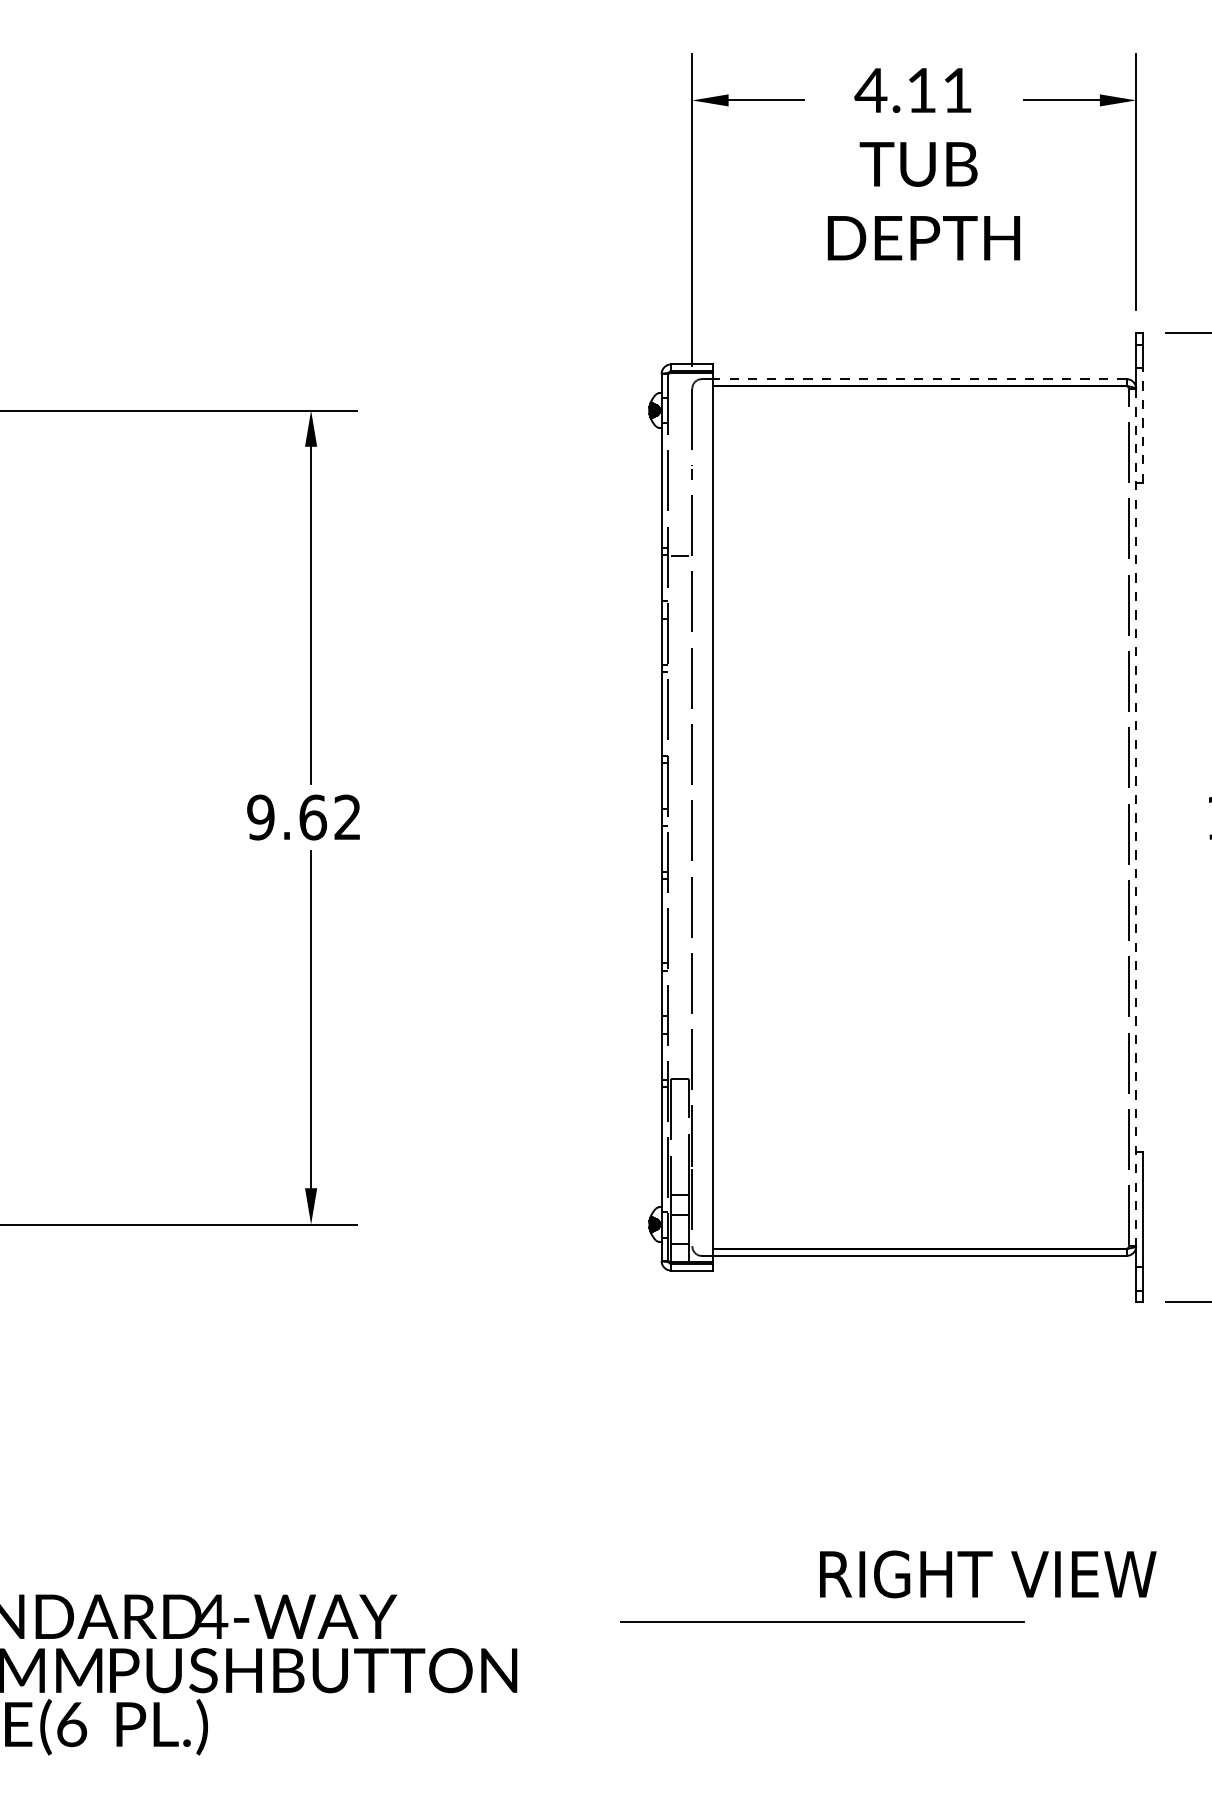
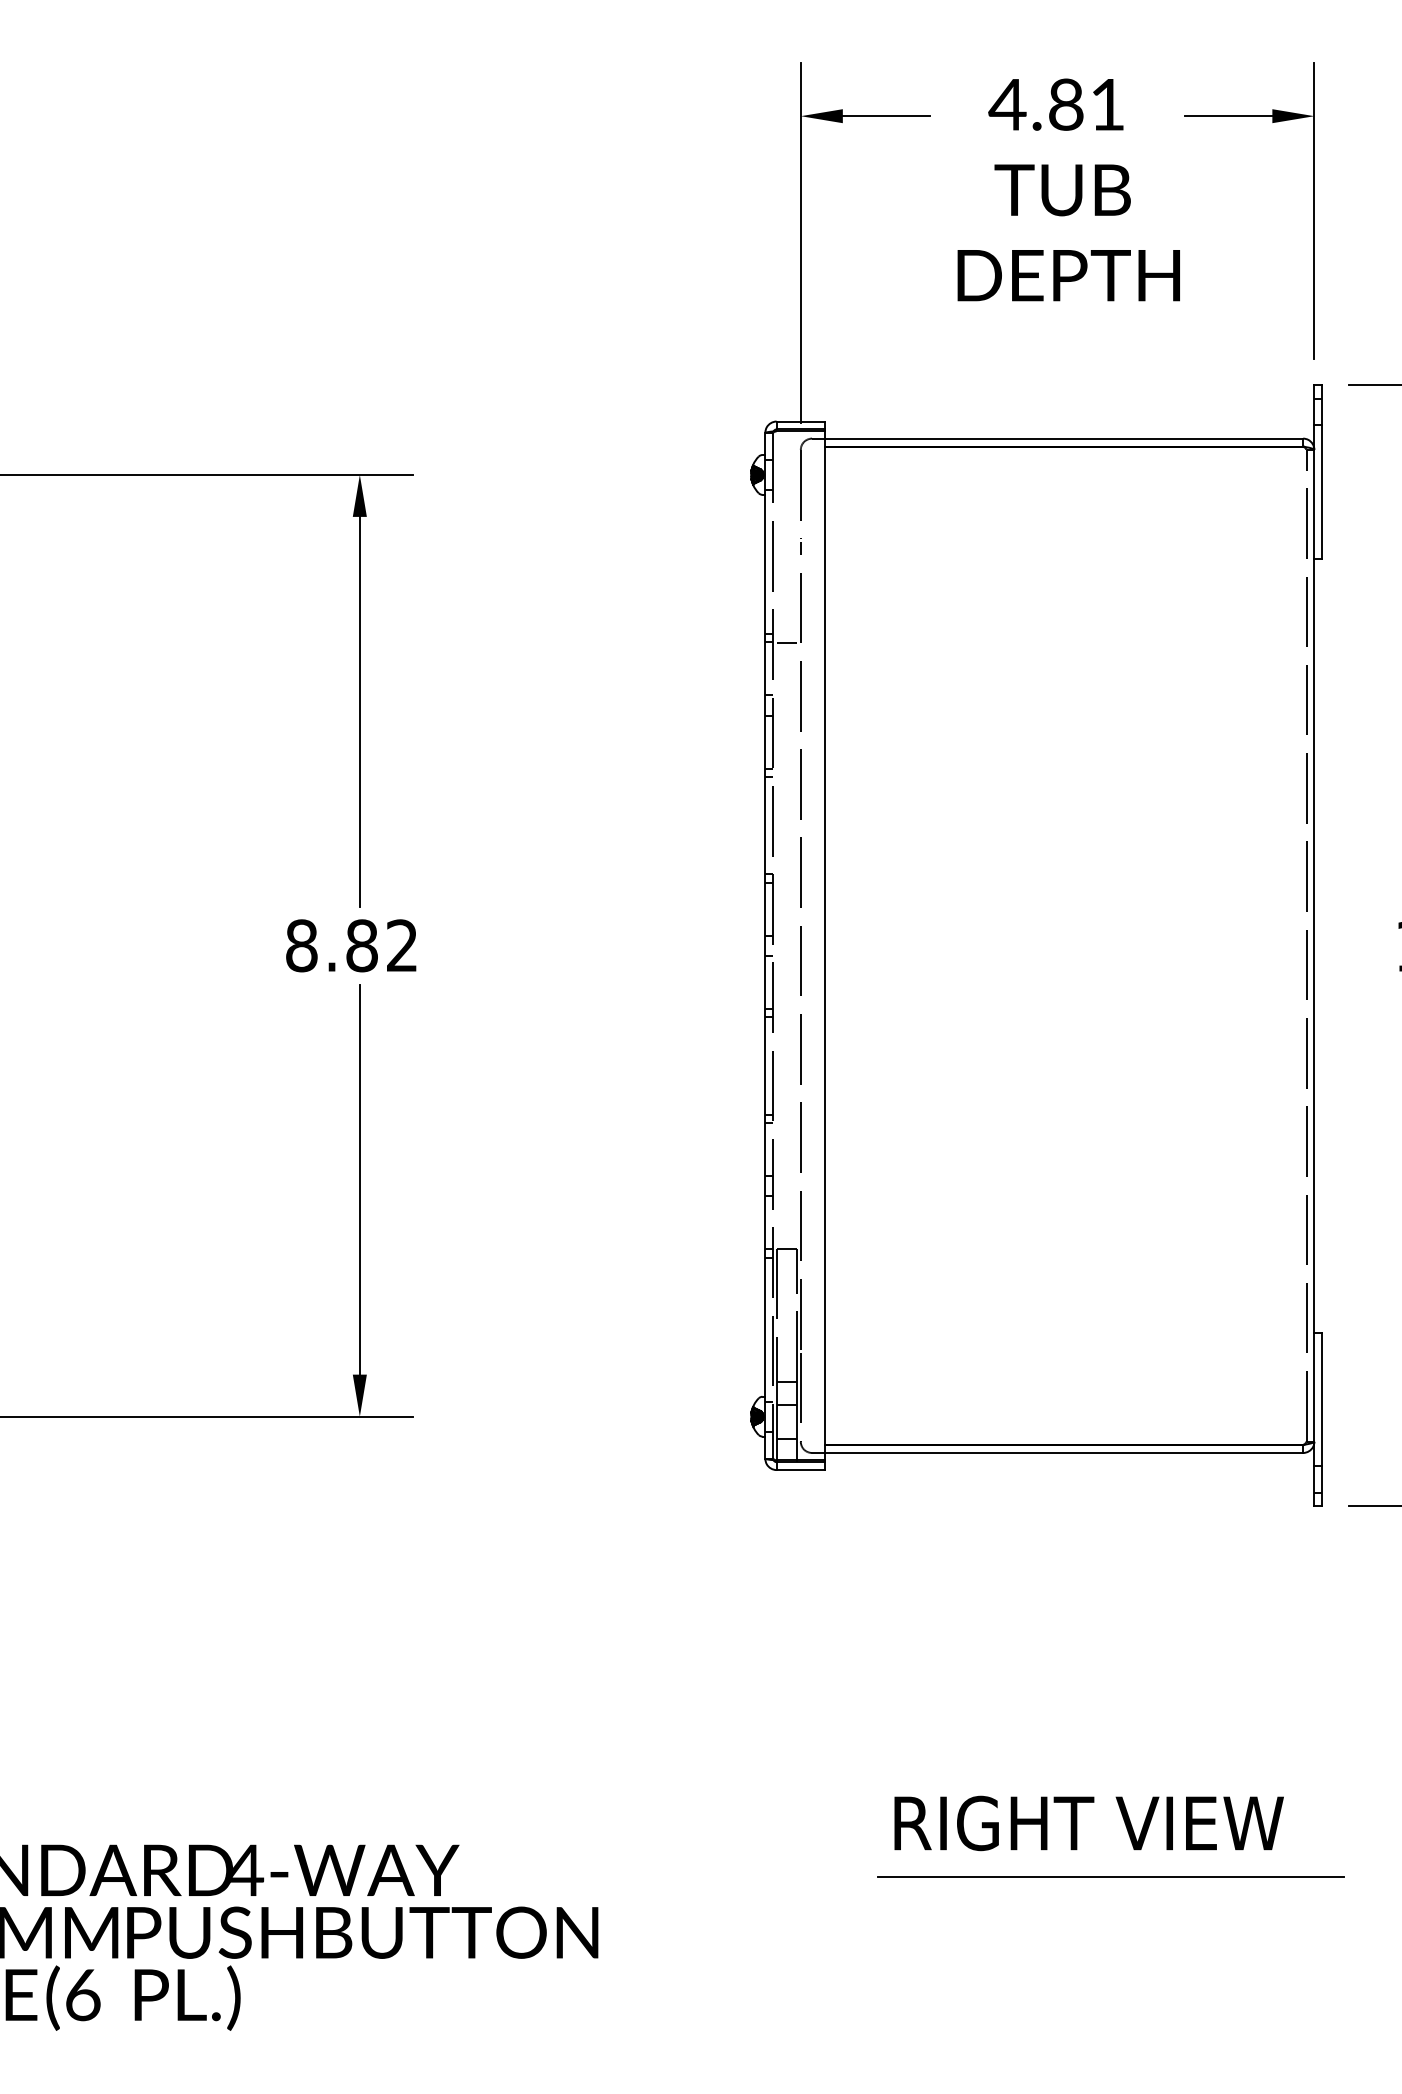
text: (921, 90) -> (1066, 104), 4.11 -> 4.81
line: (919, 379) -> (1063, 438), dashed -> solid
line: (1143, 425) -> (1322, 492), dashed -> solid
text: (286, 817) -> (331, 945), 9.62 -> 8.82
line: (1136, 817) -> (1314, 945), dashed -> solid
text: (987, 1574) -> (1088, 1823), moved
line: (821, 1622) -> (1110, 1876), moved

